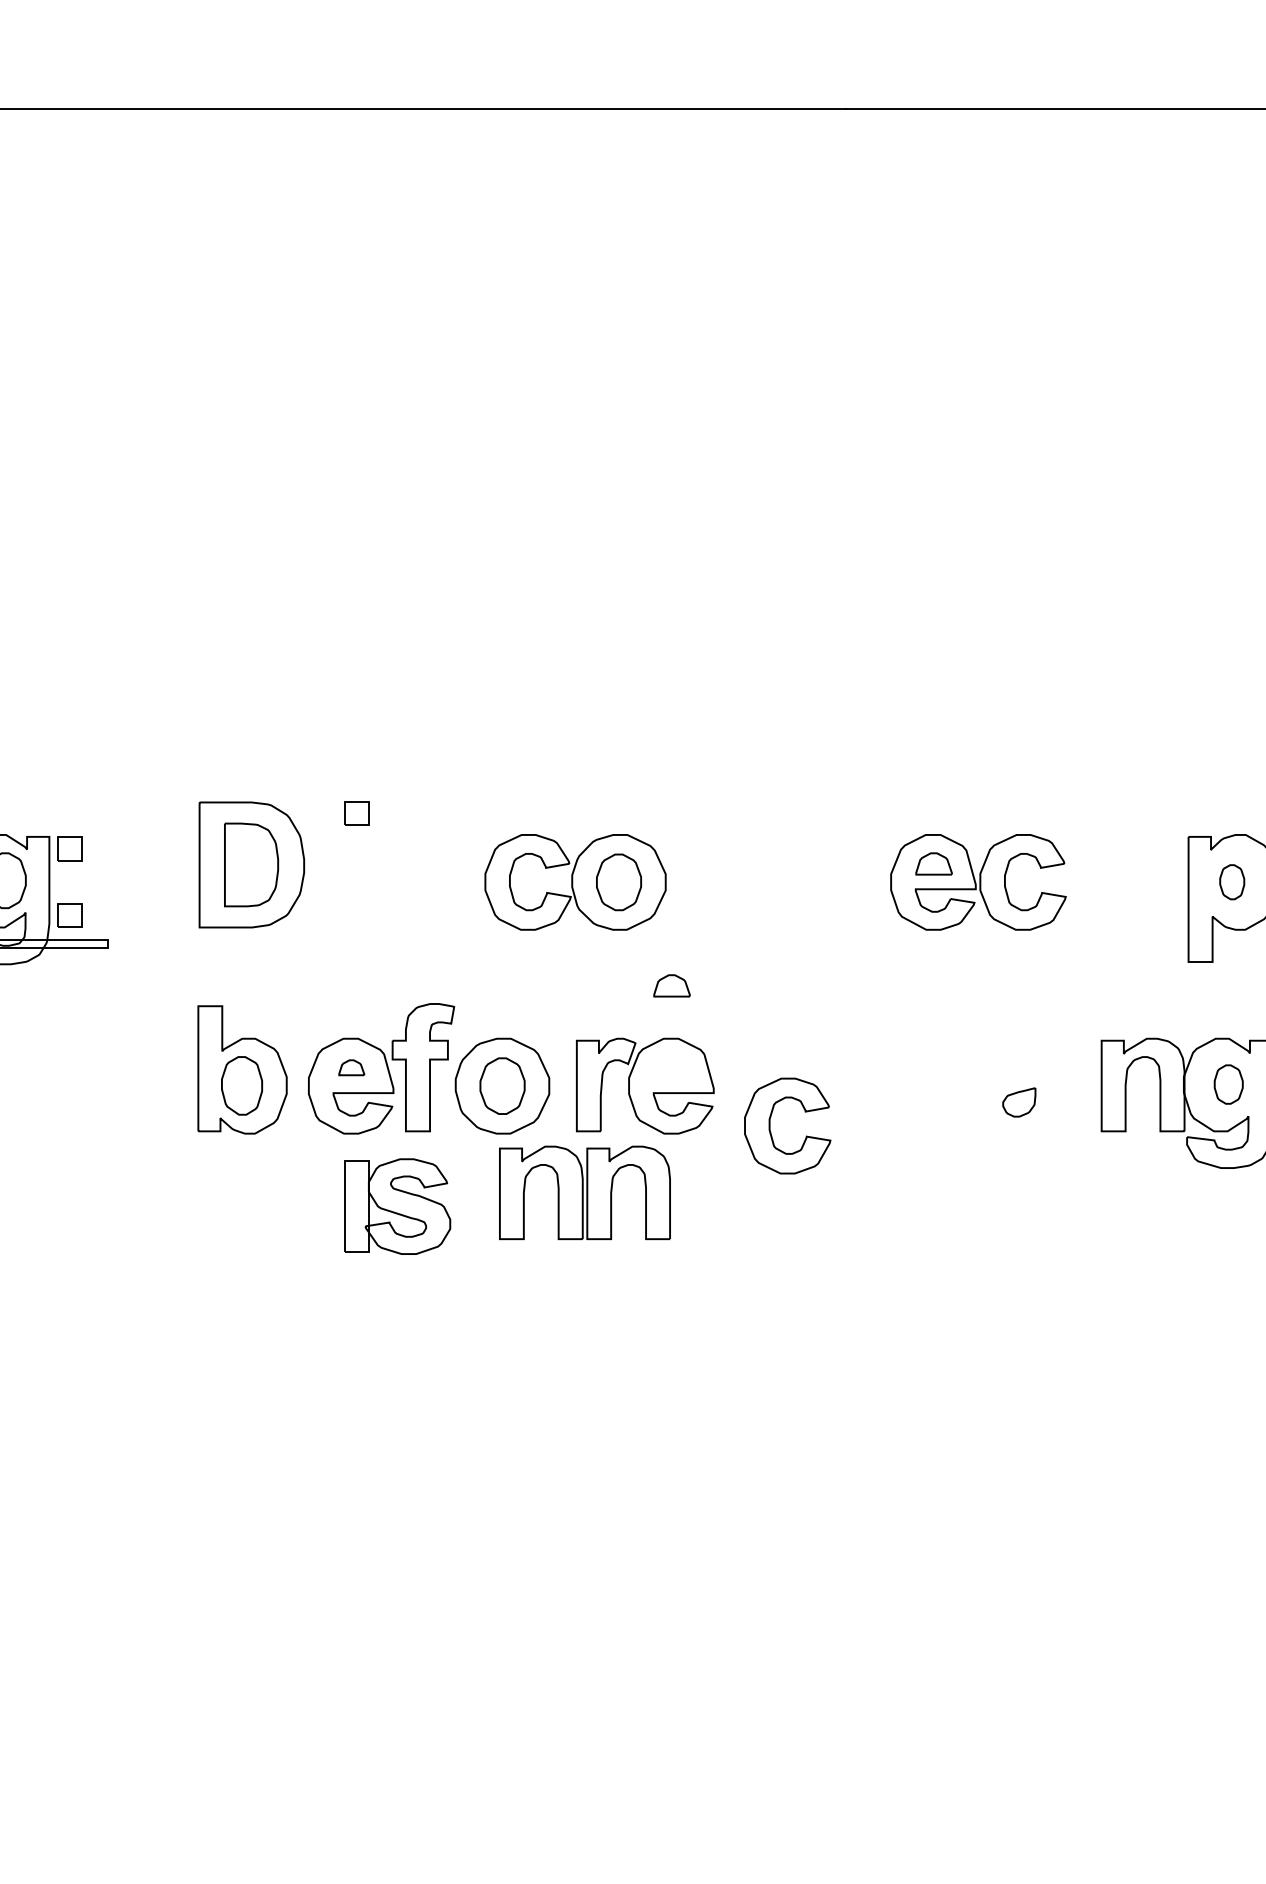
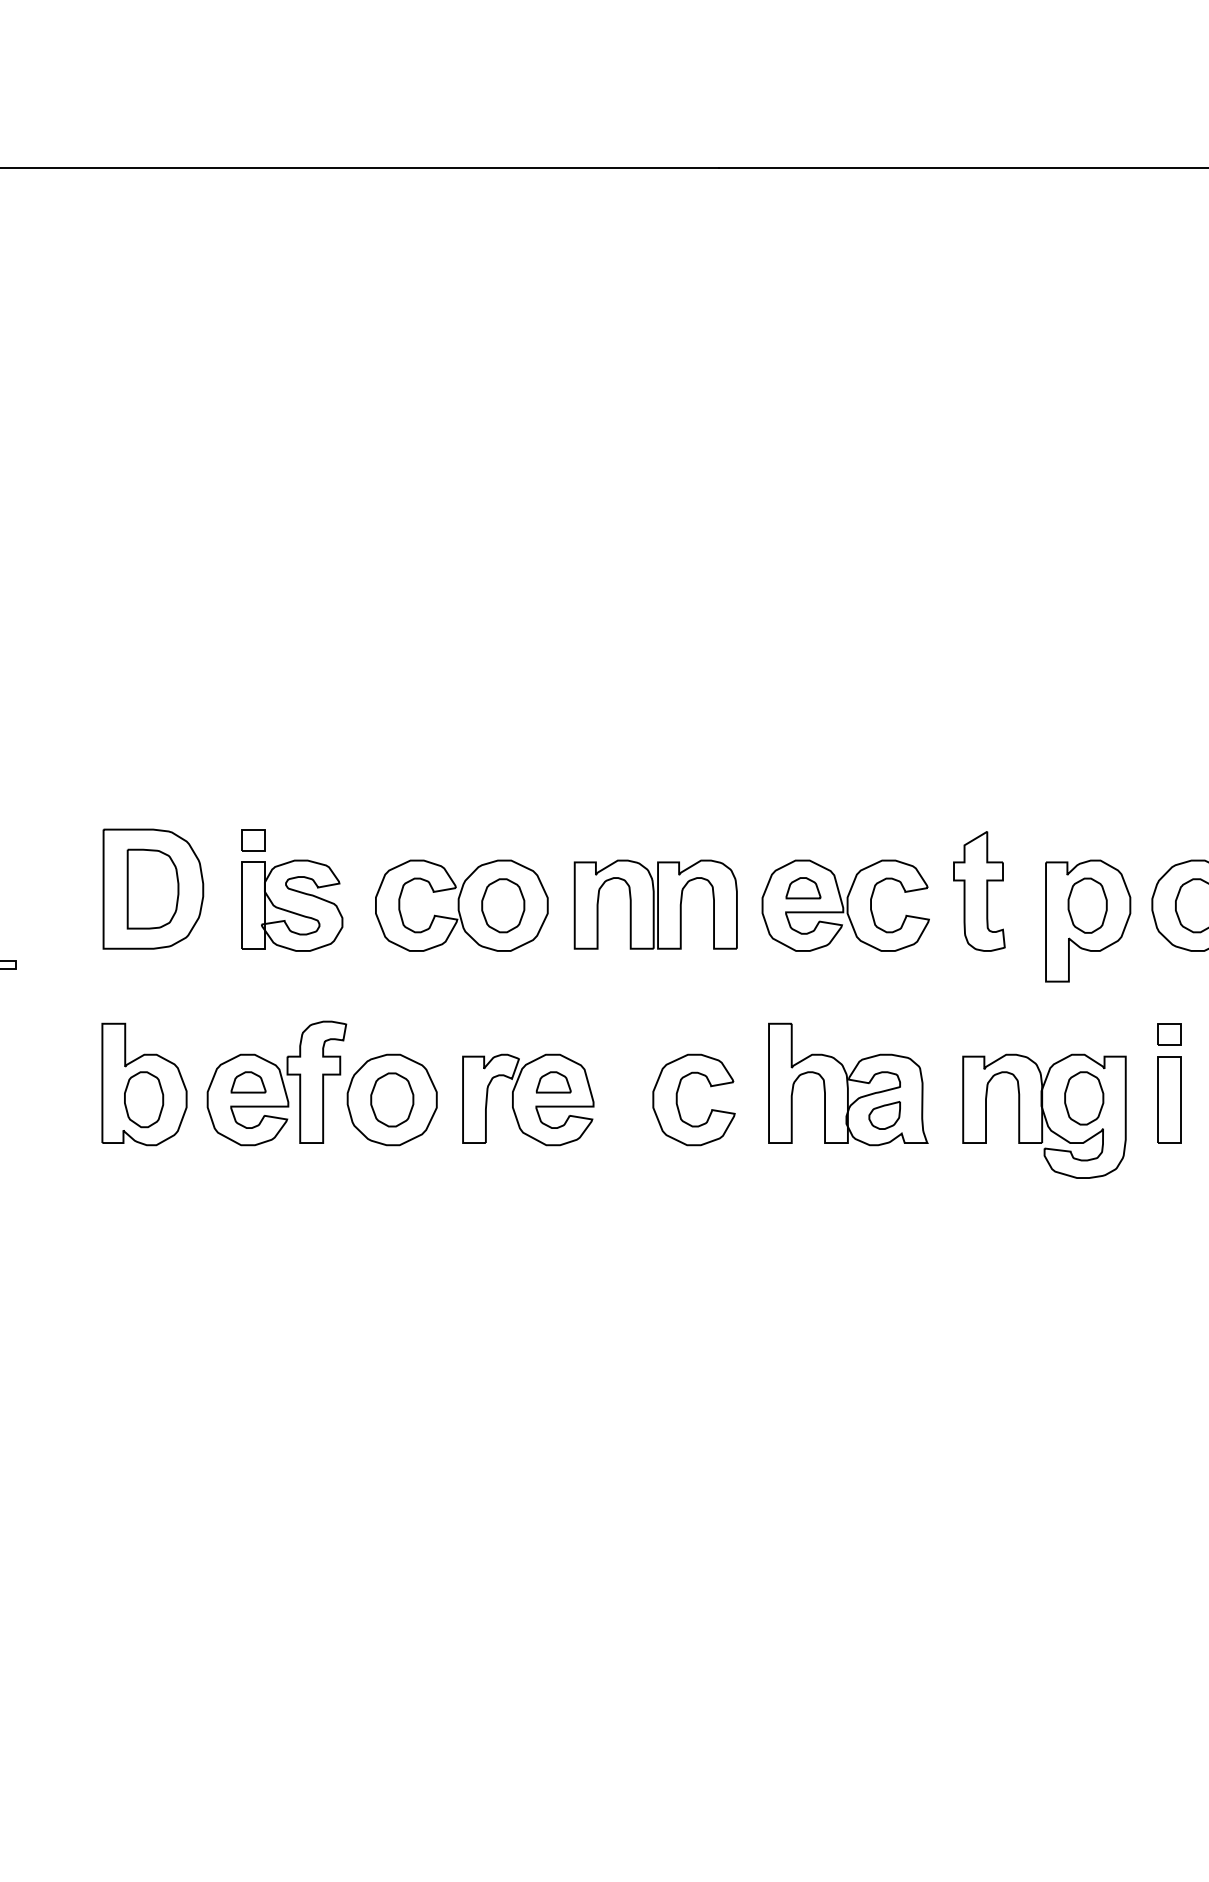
part: (1118, 867) -> (979, 891), added
part: (1232, 882) -> (1087, 905), size x1.67
part: (671, 985) -> (553, 1082), moved
part: (351, 1067) -> (248, 1082), size x1.43
part: (981, 1069) -> (848, 1084), added
part: (1228, 1084) -> (1084, 1098), size x1.43
part: (770, 1125) -> (677, 1099), moved
part: (584, 1192) -> (655, 904), moved
part: (397, 1206) -> (292, 905), moved

